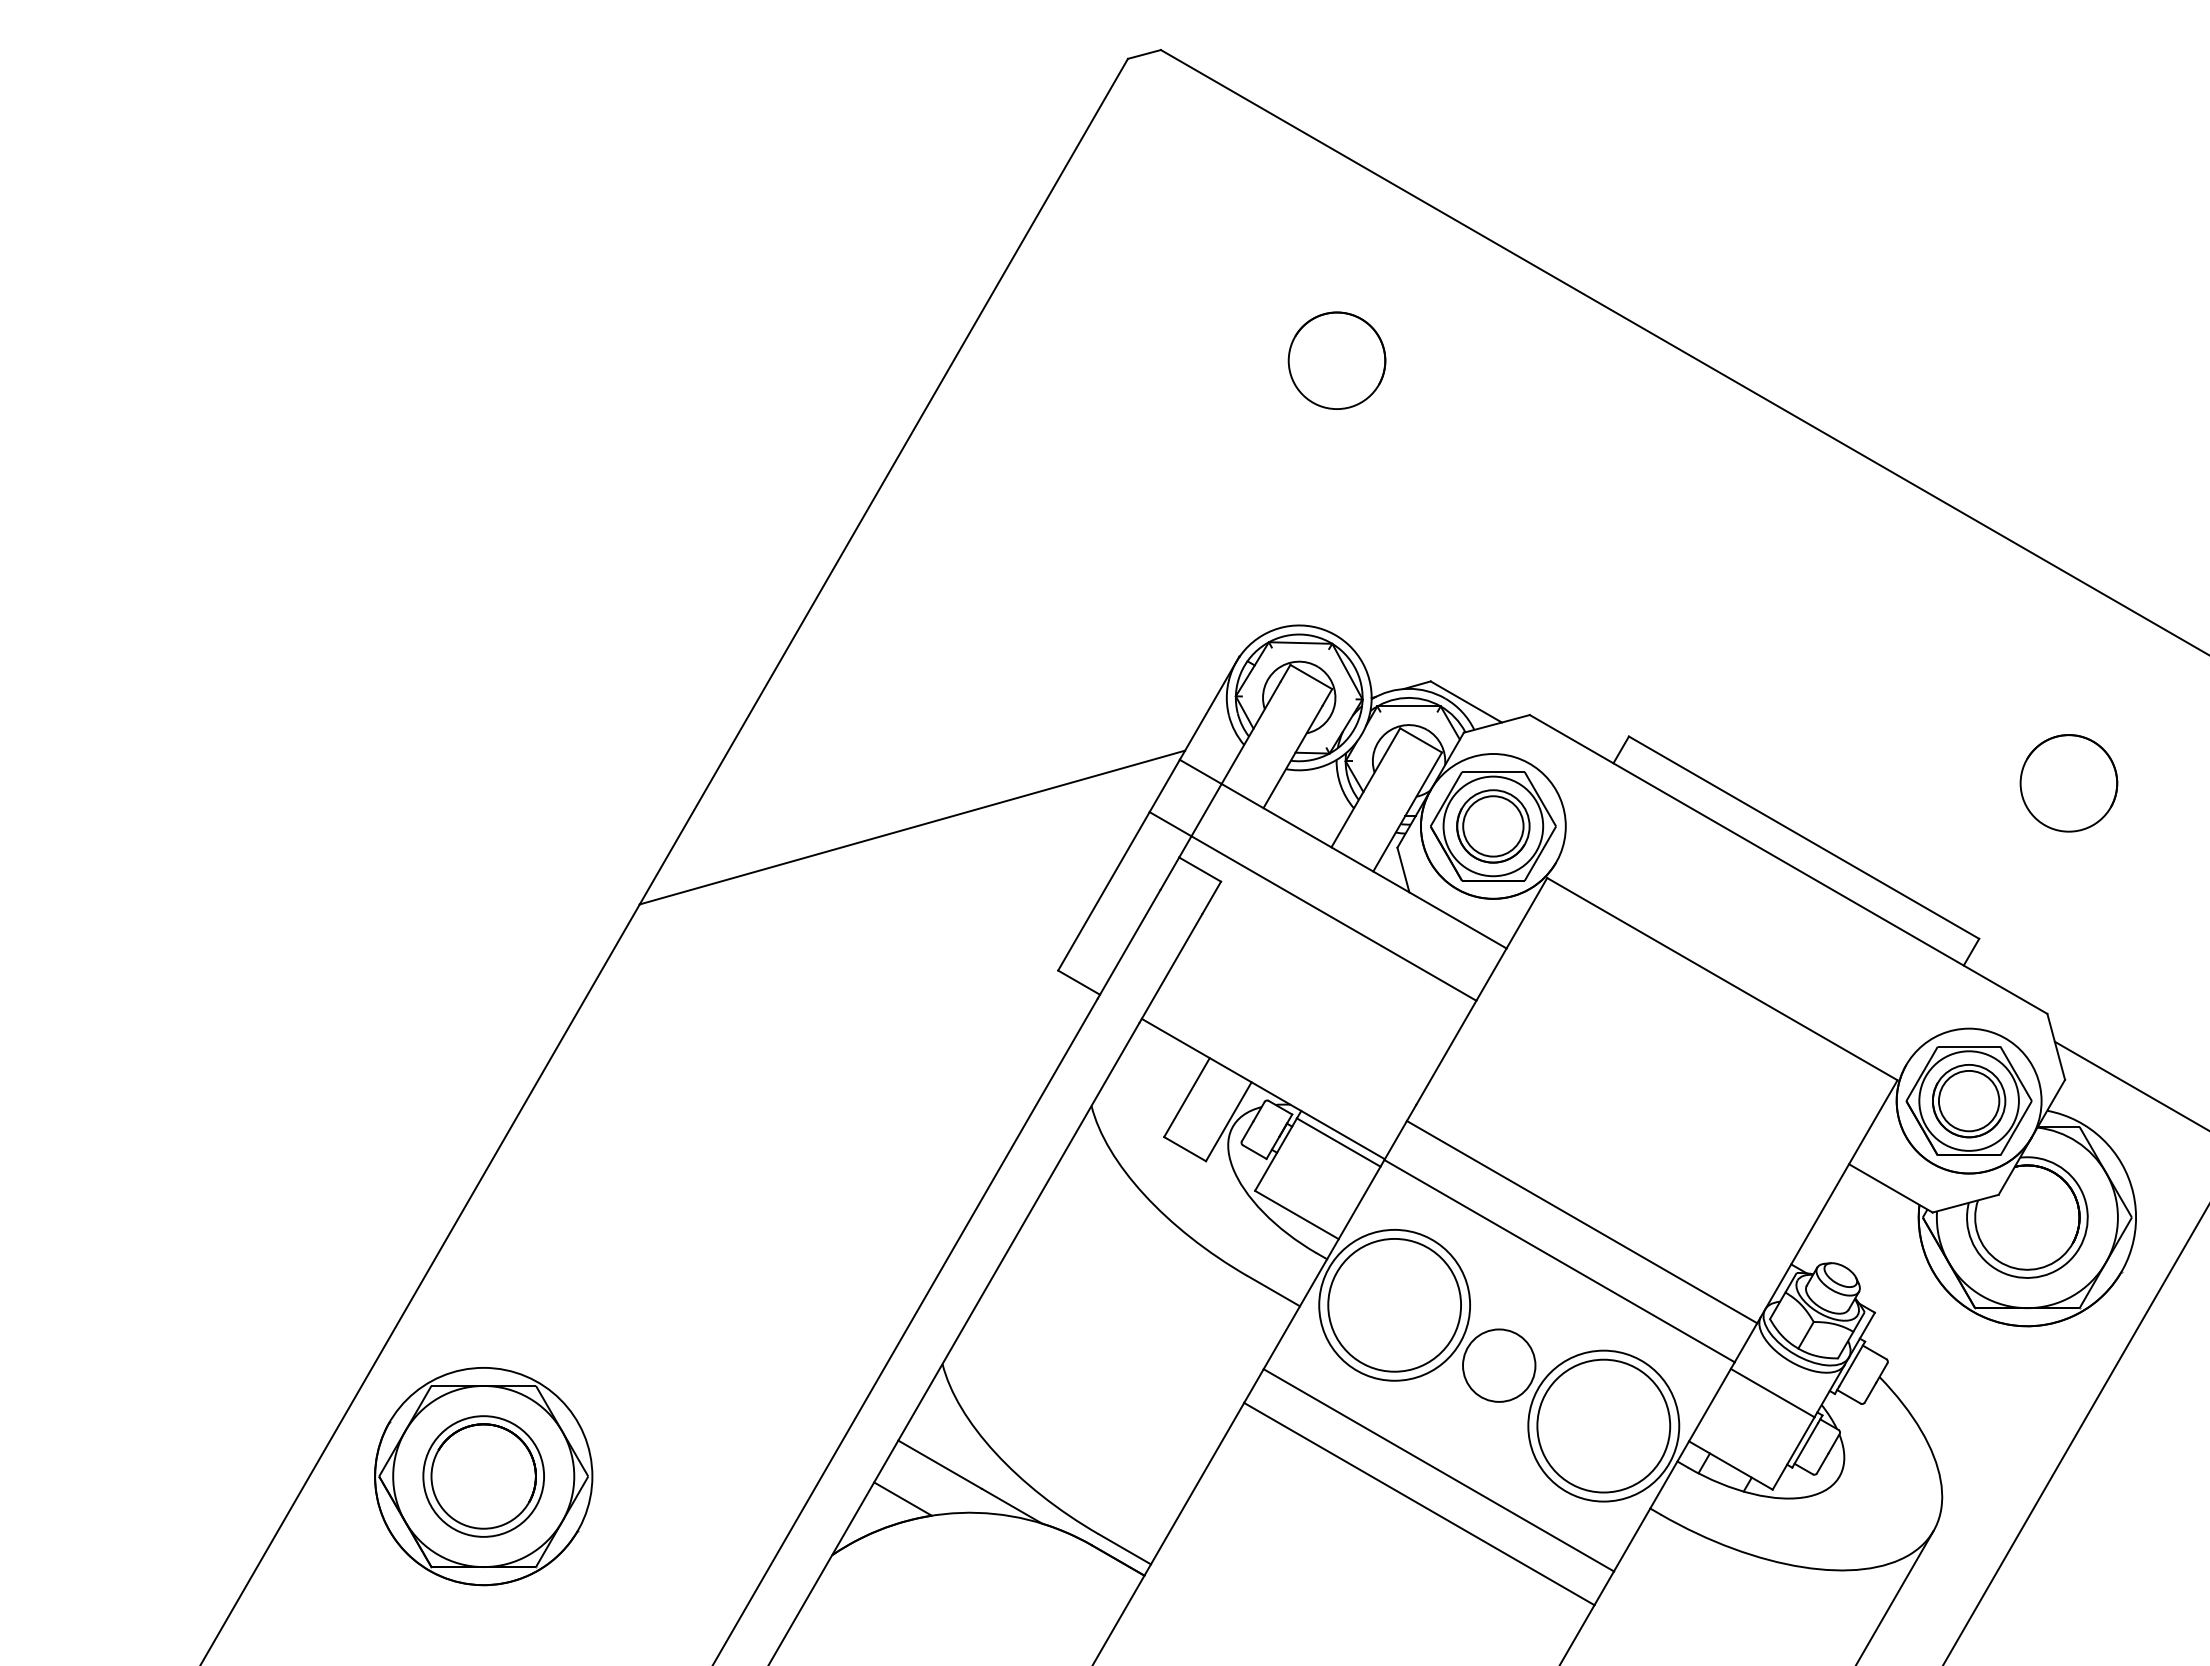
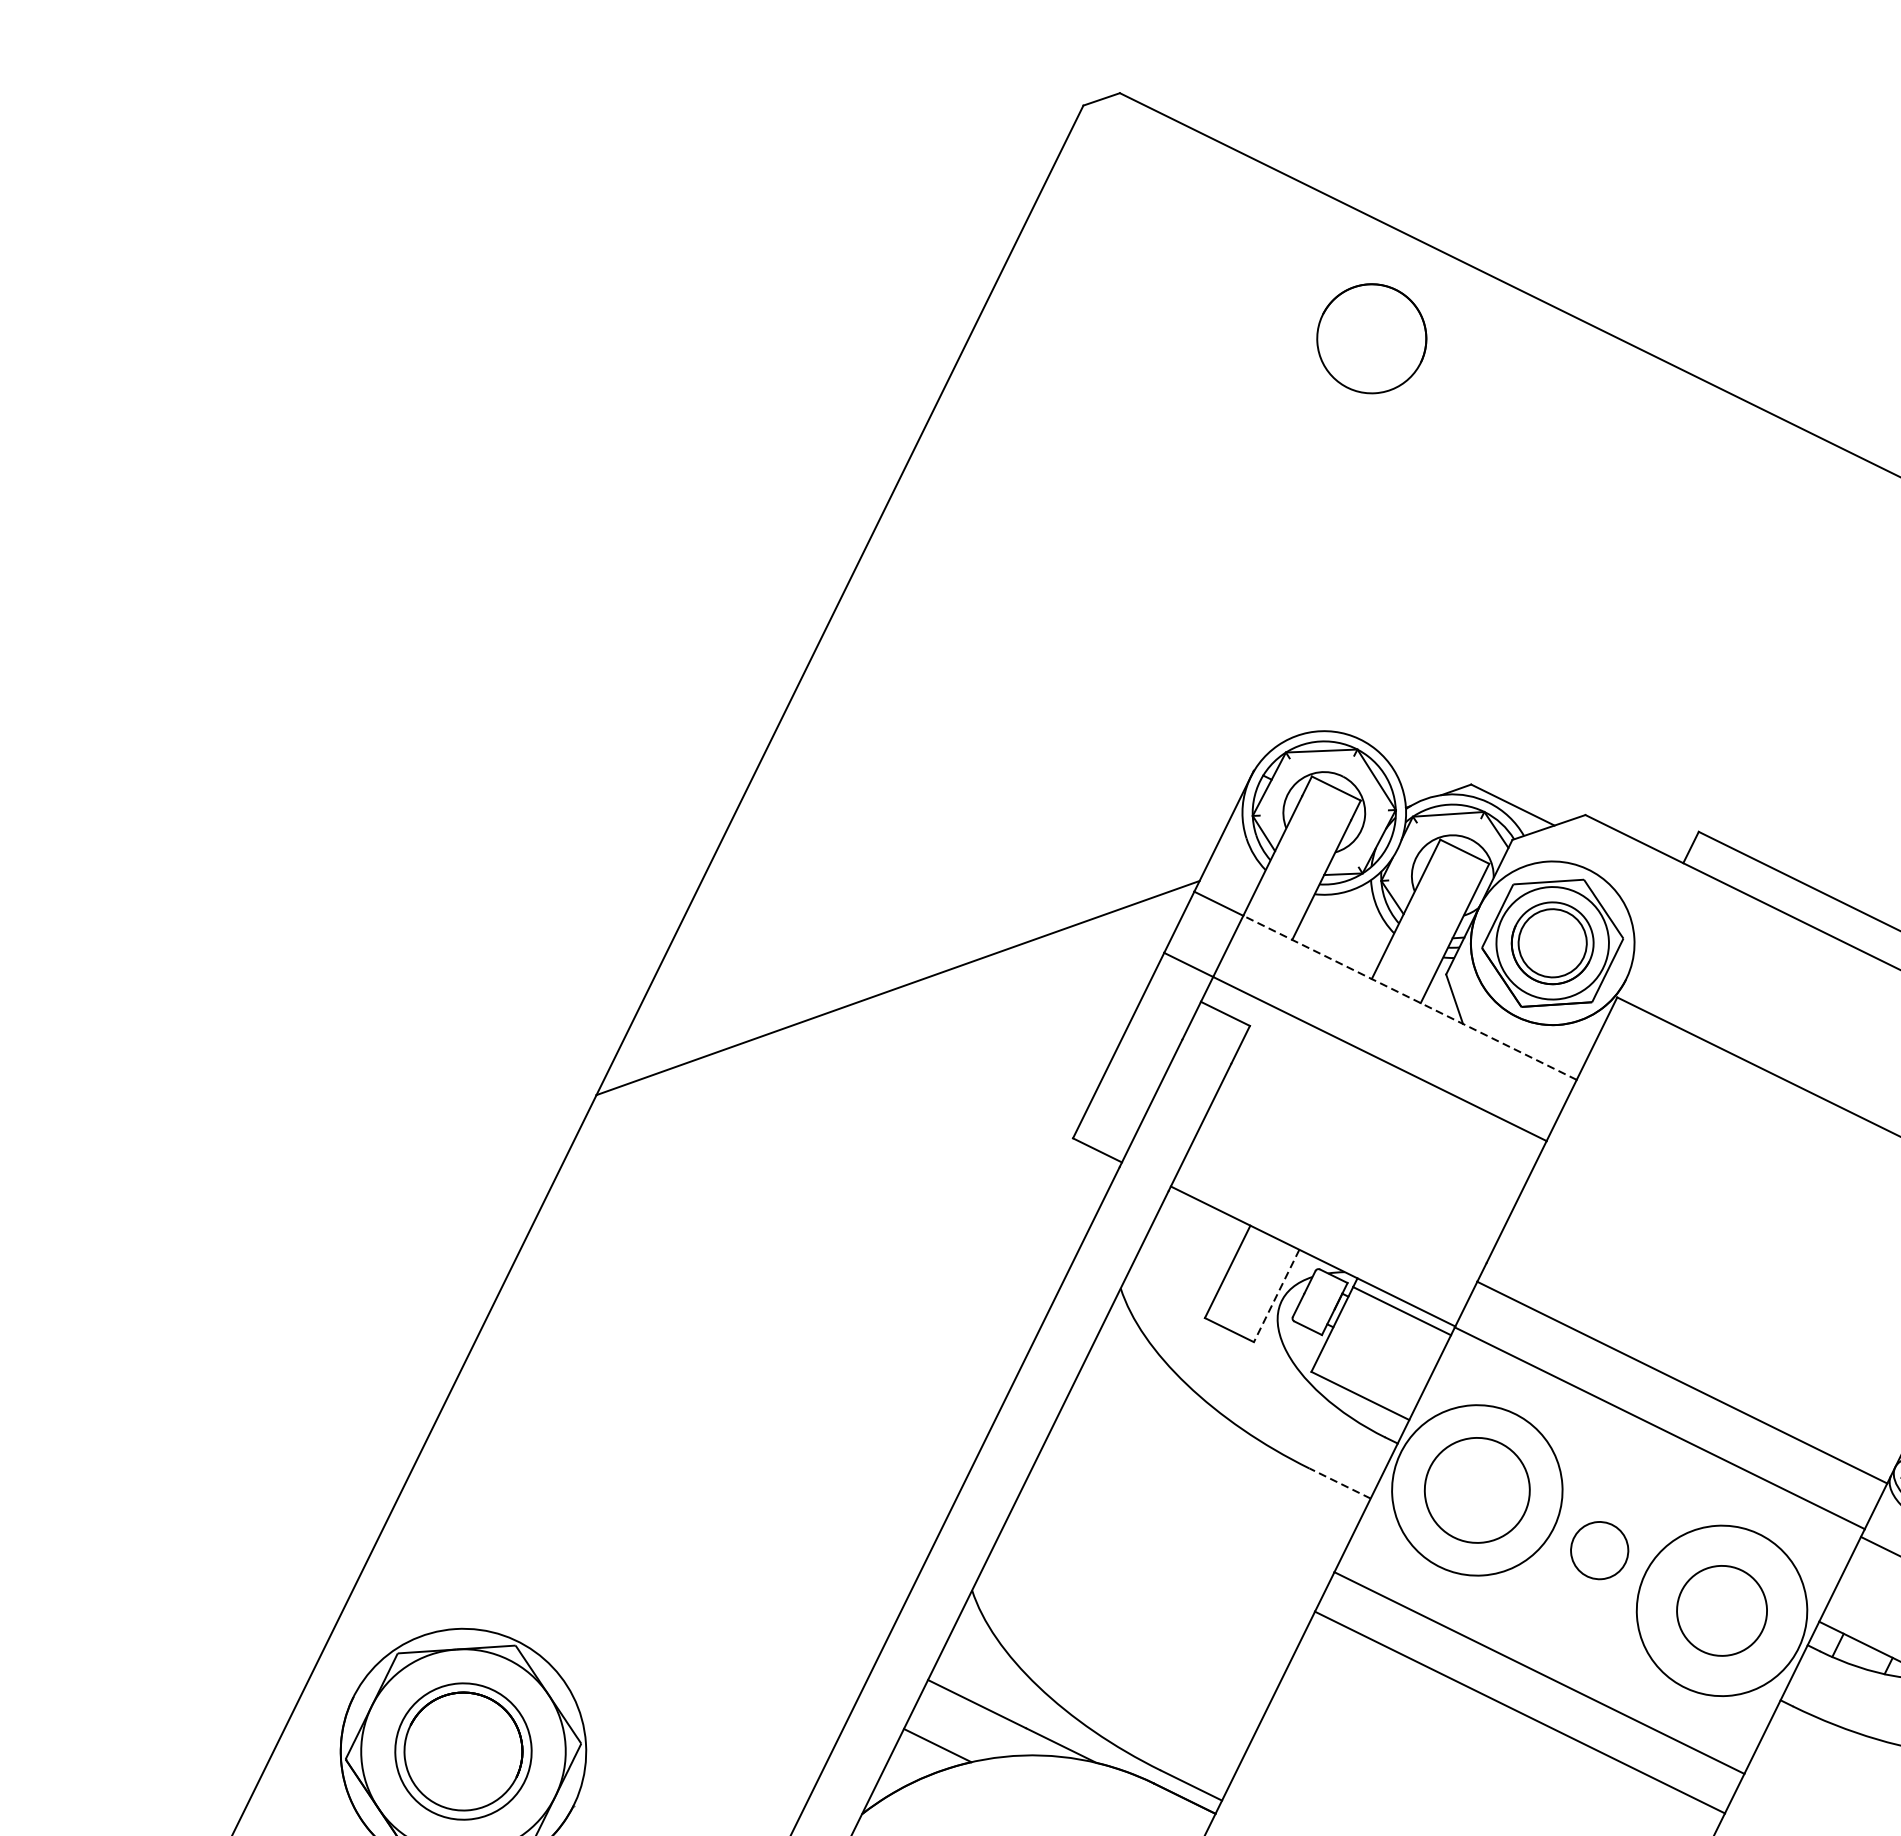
part: (1336, 360) -> (1371, 338), moved
line: (1364, 866) -> (1410, 998), solid -> dashed
line: (1228, 1121) -> (1276, 1295), solid -> dashed
line: (1273, 1290) -> (1339, 1482), solid -> dashed
circle: (1394, 1304) -> (1477, 1489), size x0.7
circle: (1499, 1365) -> (1599, 1550), size x0.7
circle: (1603, 1425) -> (1721, 1610), size x0.6

